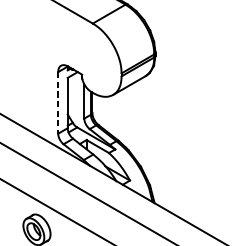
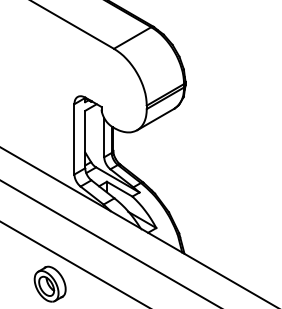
line: (58, 103) -> (74, 139), dashed -> solid

